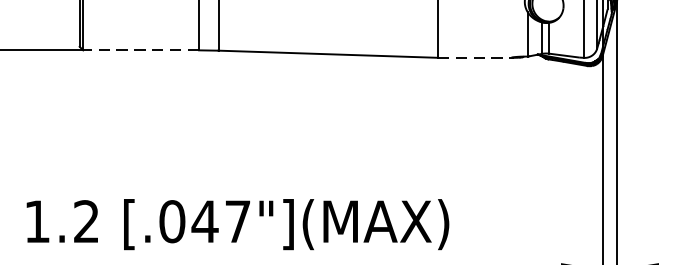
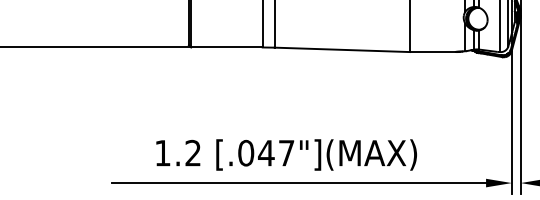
line: (140, 50) -> (226, 47), dashed -> solid
line: (475, 58) -> (433, 52), dashed -> solid

